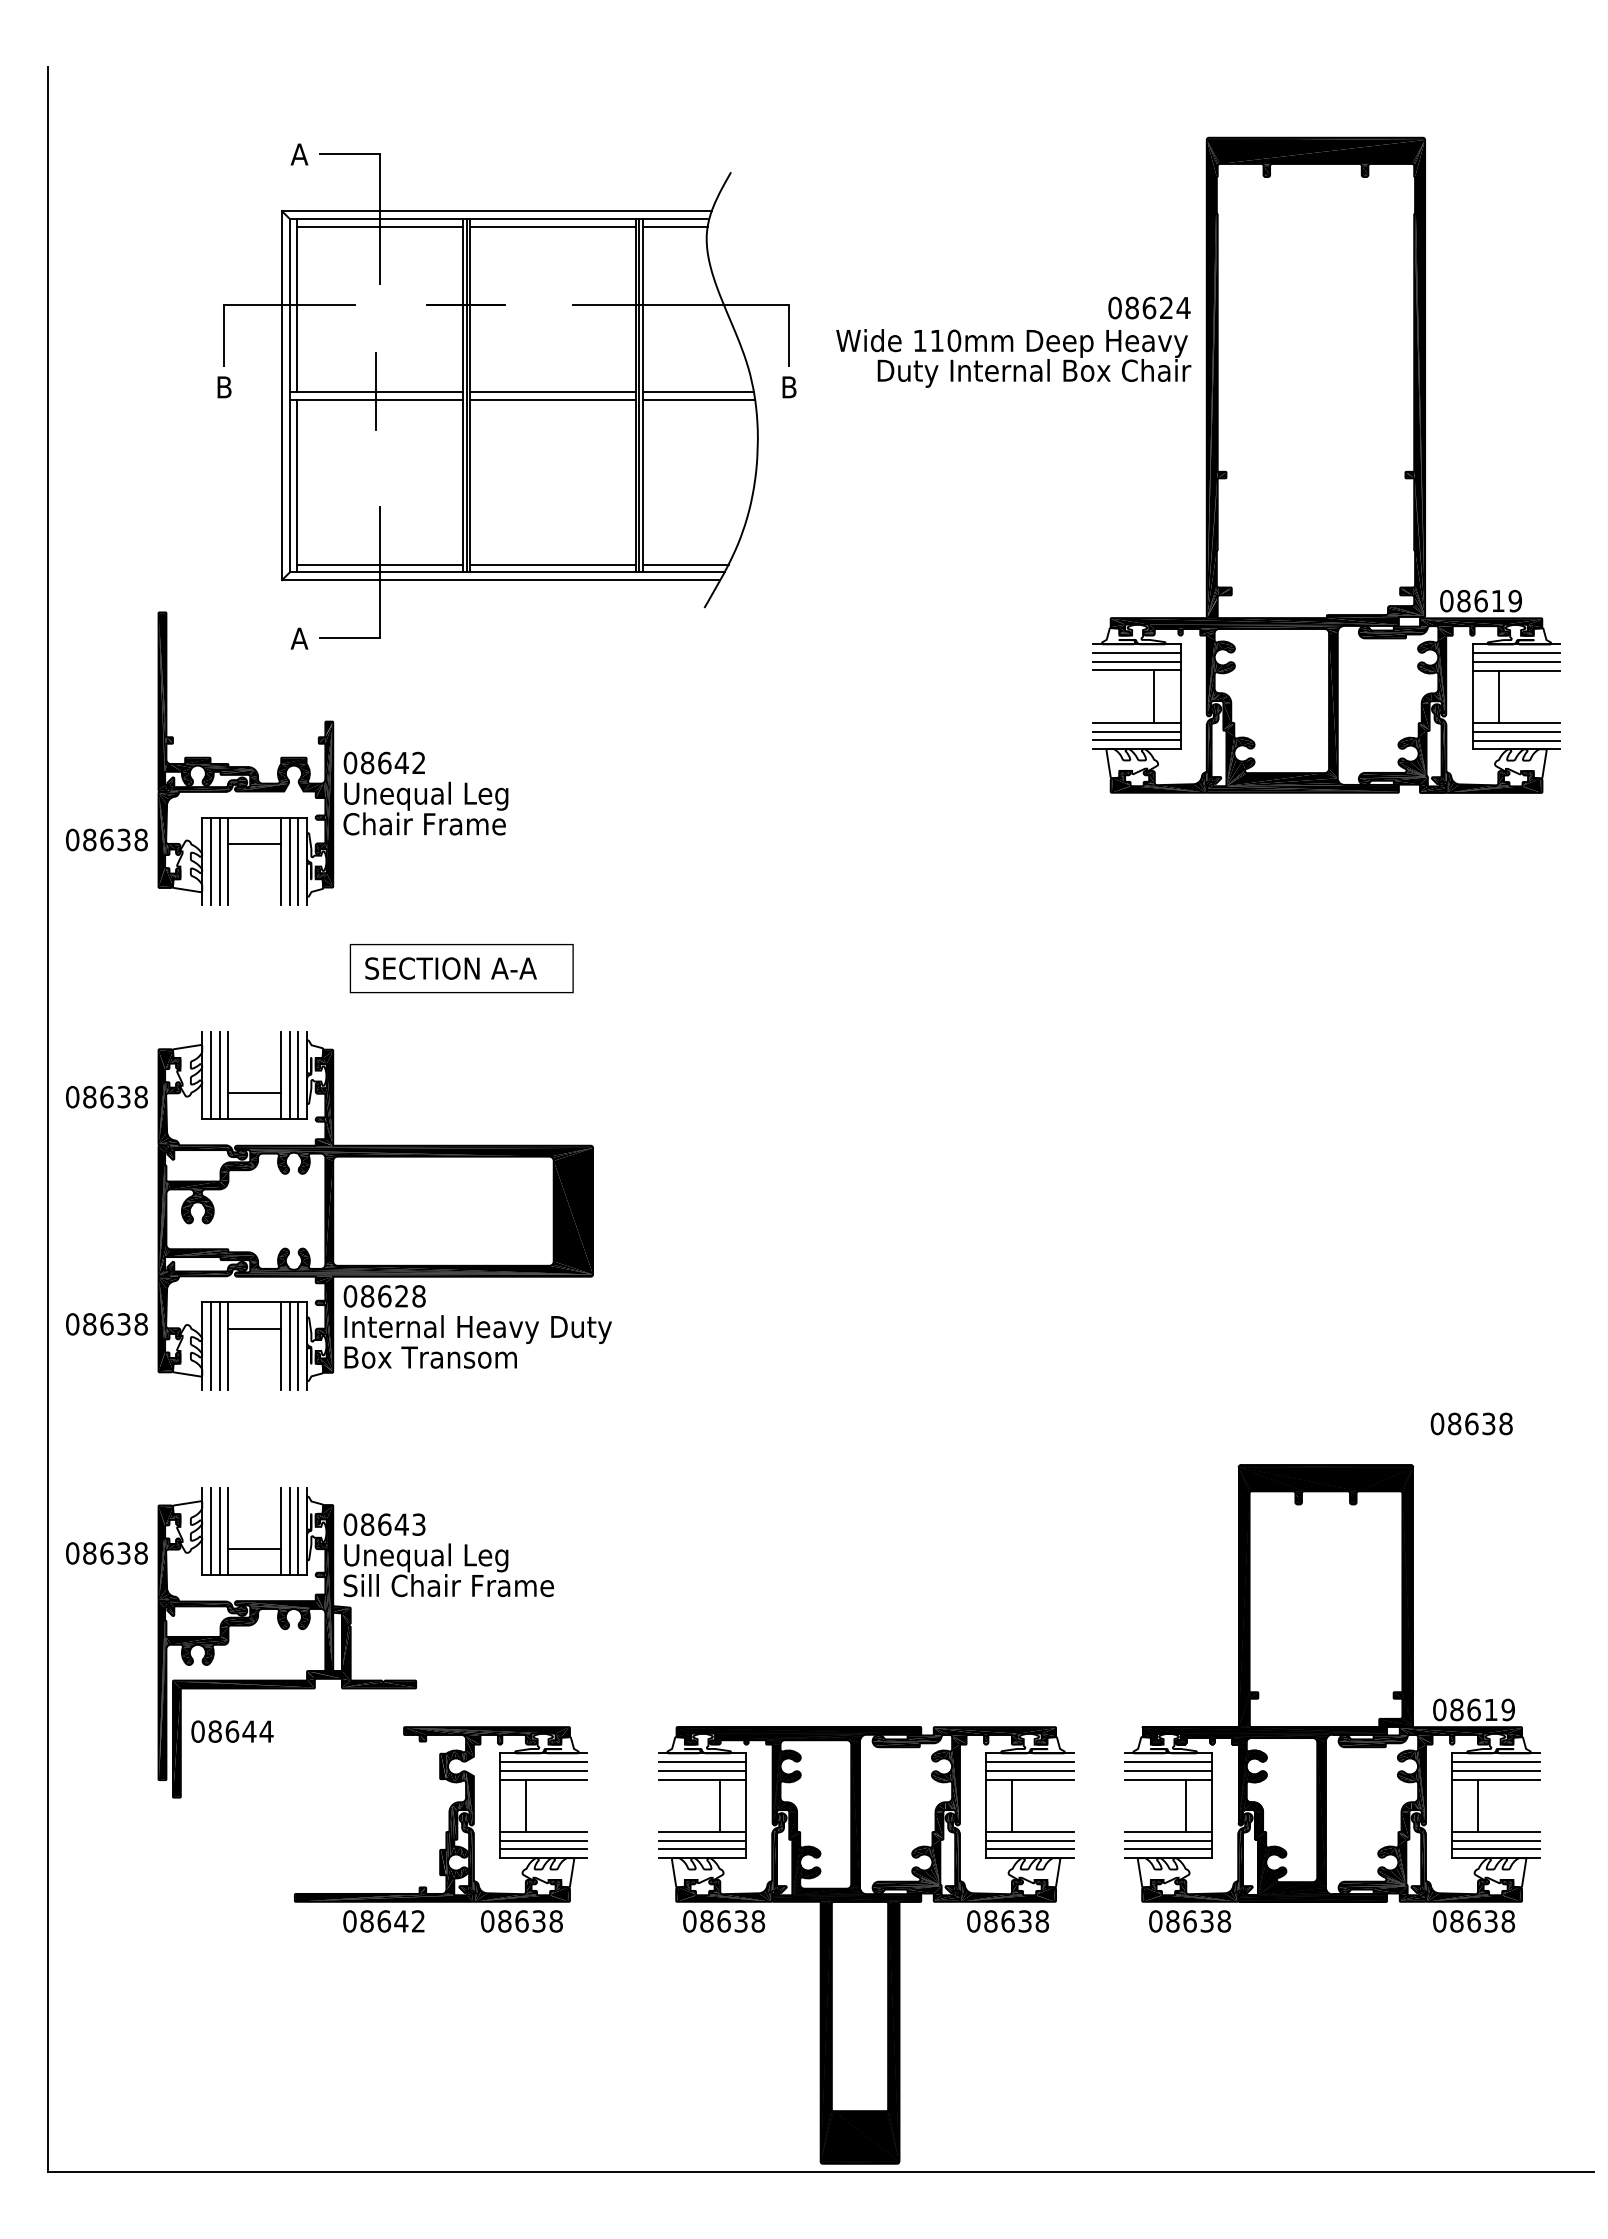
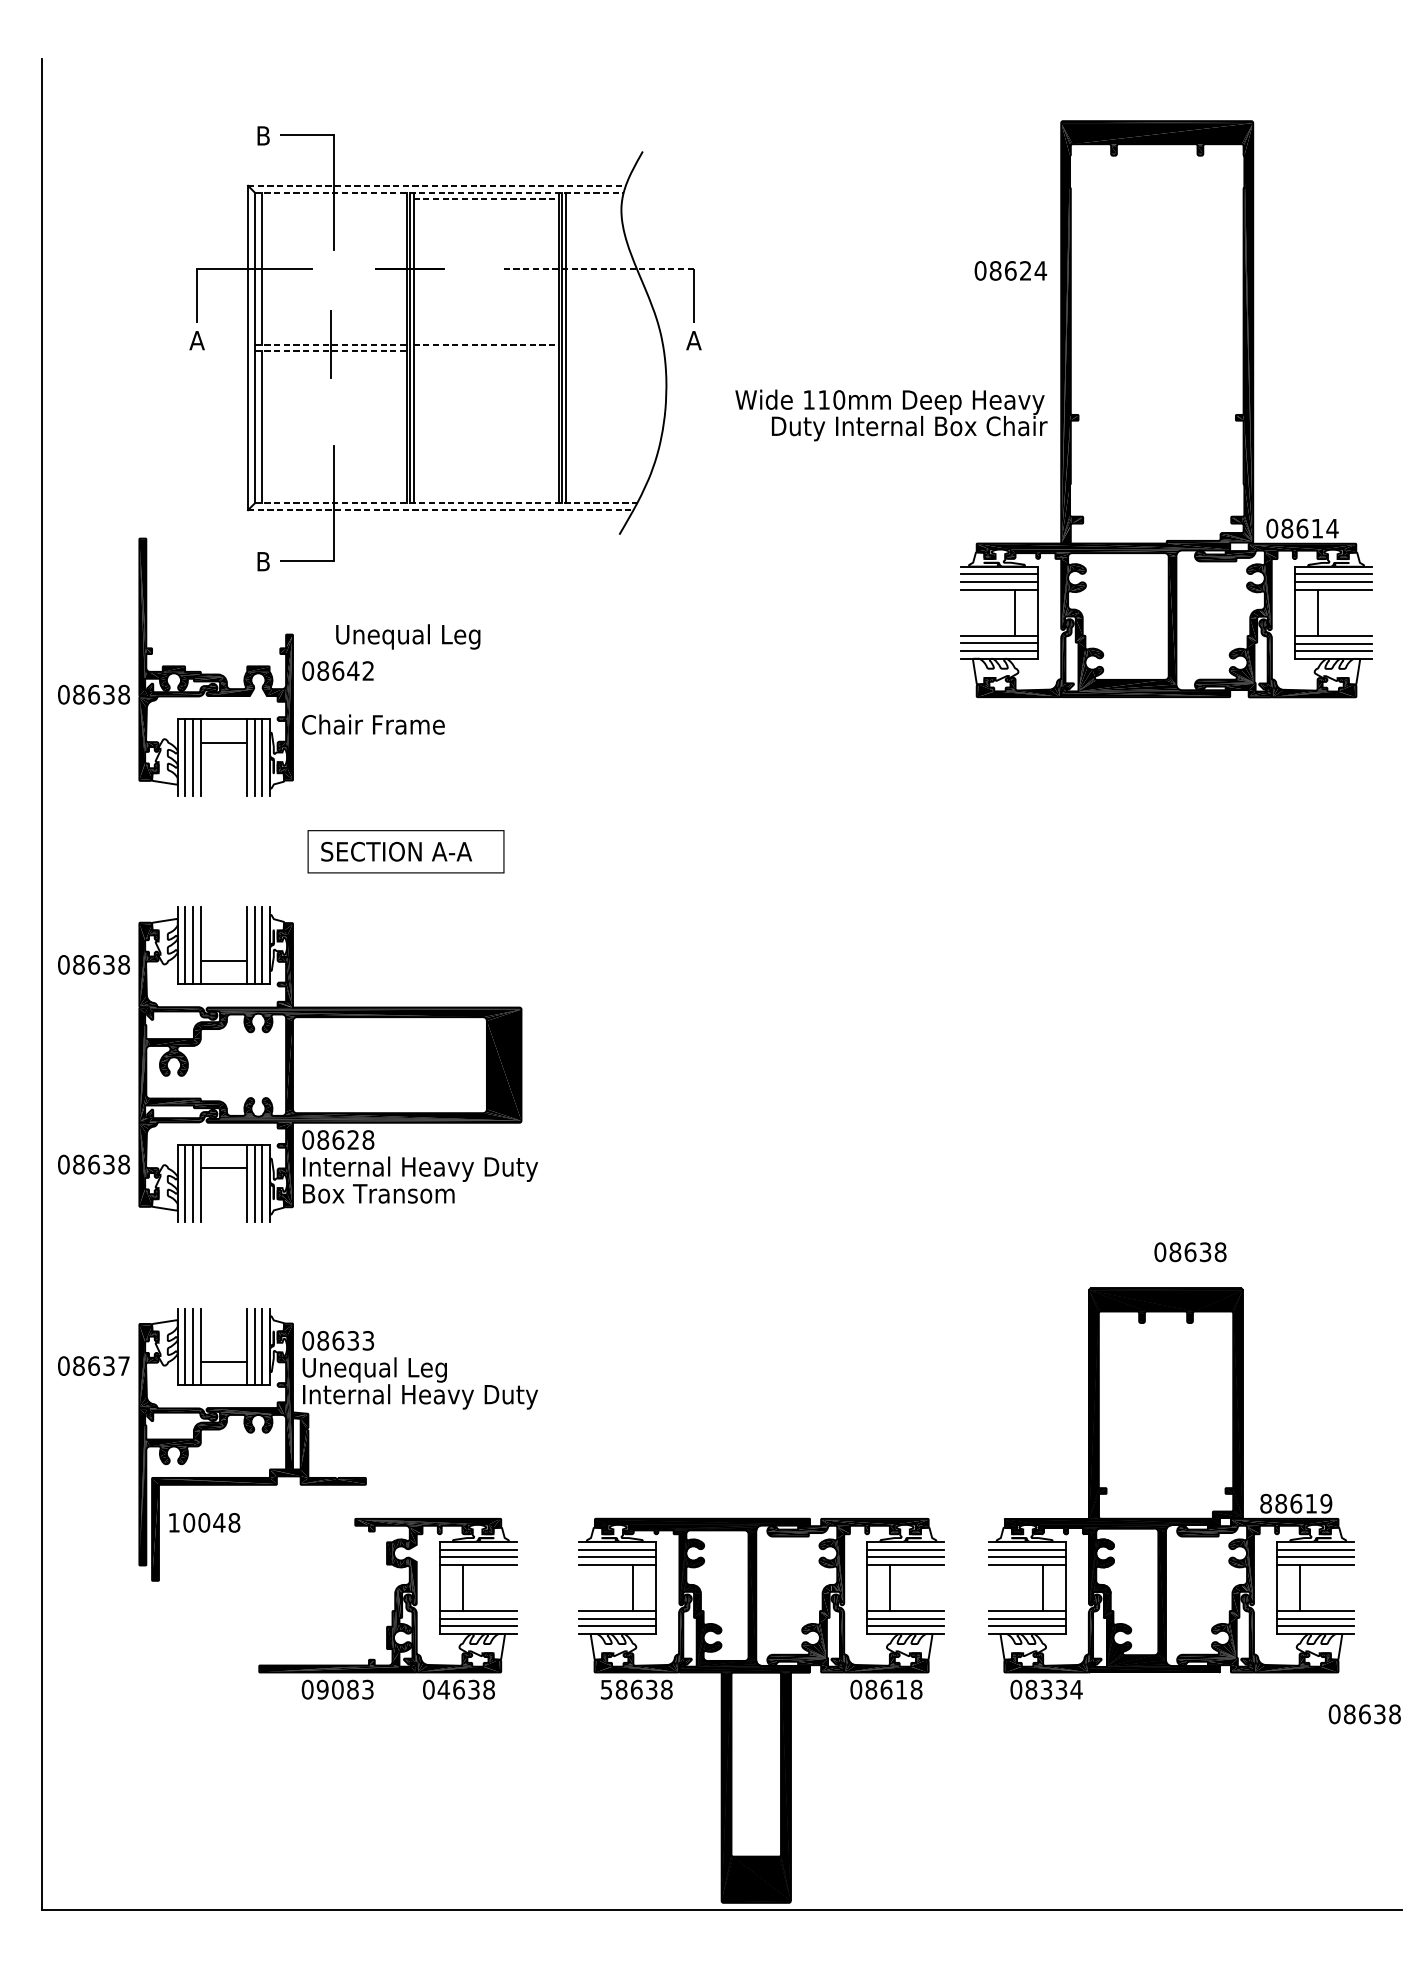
text: (299, 154) -> (263, 135), A -> B
line: (496, 211) -> (436, 186), solid -> dashed
line: (499, 218) -> (439, 192), solid -> dashed
line: (379, 226) -> (333, 199), removed
line: (552, 226) -> (485, 199), solid -> dashed
line: (675, 226) -> (593, 199), removed
line: (681, 305) -> (599, 268), solid -> dashed
text: (1013, 358) -> (891, 415), moved
text: (223, 387) -> (196, 340), B -> A
text: (788, 387) -> (693, 340), B -> A
line: (376, 391) -> (331, 344), solid -> dashed
line: (552, 391) -> (485, 344), solid -> dashed
line: (698, 391) -> (614, 344), removed
line: (376, 399) -> (331, 351), solid -> dashed
line: (552, 399) -> (485, 351), removed
line: (699, 399) -> (615, 351), removed
line: (379, 564) -> (333, 496), removed
line: (552, 564) -> (485, 496), removed
line: (685, 564) -> (602, 496), removed
line: (507, 572) -> (446, 503), solid -> dashed
line: (501, 580) -> (440, 510), solid -> dashed
text: (1515, 600) -> (1332, 528), 08619 -> 08614
text: (299, 638) -> (263, 561), A -> B
text: (426, 795) -> (408, 636), moved
text: (106, 839) -> (93, 694), moved
text: (1471, 1423) -> (1190, 1251), moved
text: (401, 1524) -> (353, 1340), 08643 -> 08633
text: (140, 1553) -> (123, 1366), 08638 -> 08637
text: (477, 1588) -> (419, 1396), Sill Chair Frame -> Internal Heavy Duty
text: (1439, 1709) -> (1265, 1503), 08619 -> 88619
text: (232, 1731) -> (204, 1522), 08644 -> 10048
text: (392, 1921) -> (345, 1689), 08642 -> 09083
text: (504, 1921) -> (443, 1689), 08638 -> 04638
text: (689, 1921) -> (606, 1689), 08638 -> 58638
text: (1024, 1921) -> (900, 1689), 08638 -> 08618
text: (1207, 1921) -> (1061, 1689), 08638 -> 08334
text: (1473, 1921) -> (1364, 1714), moved

